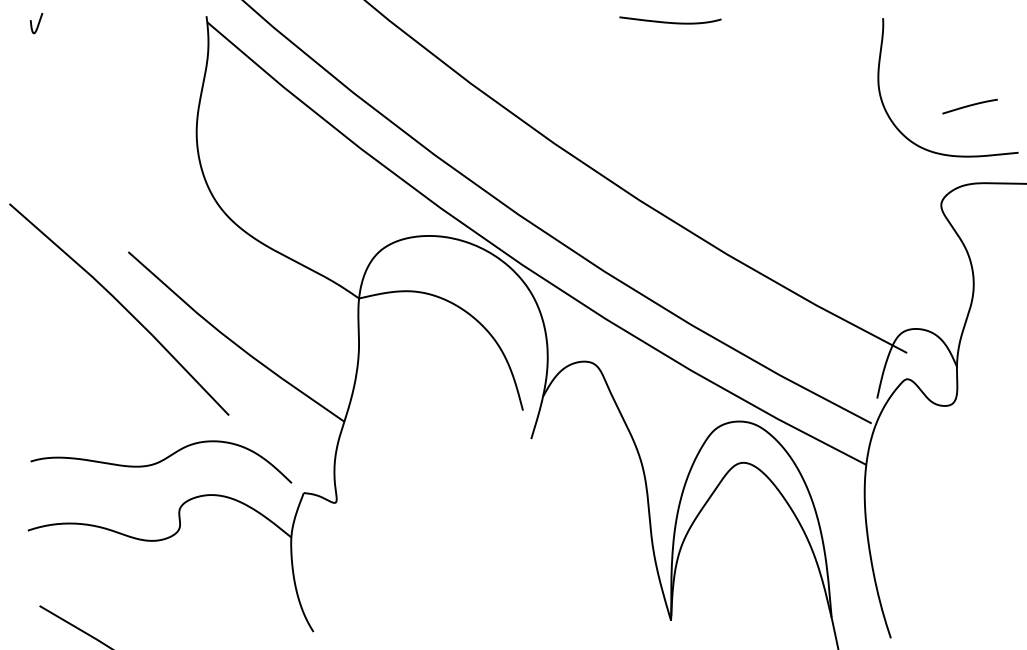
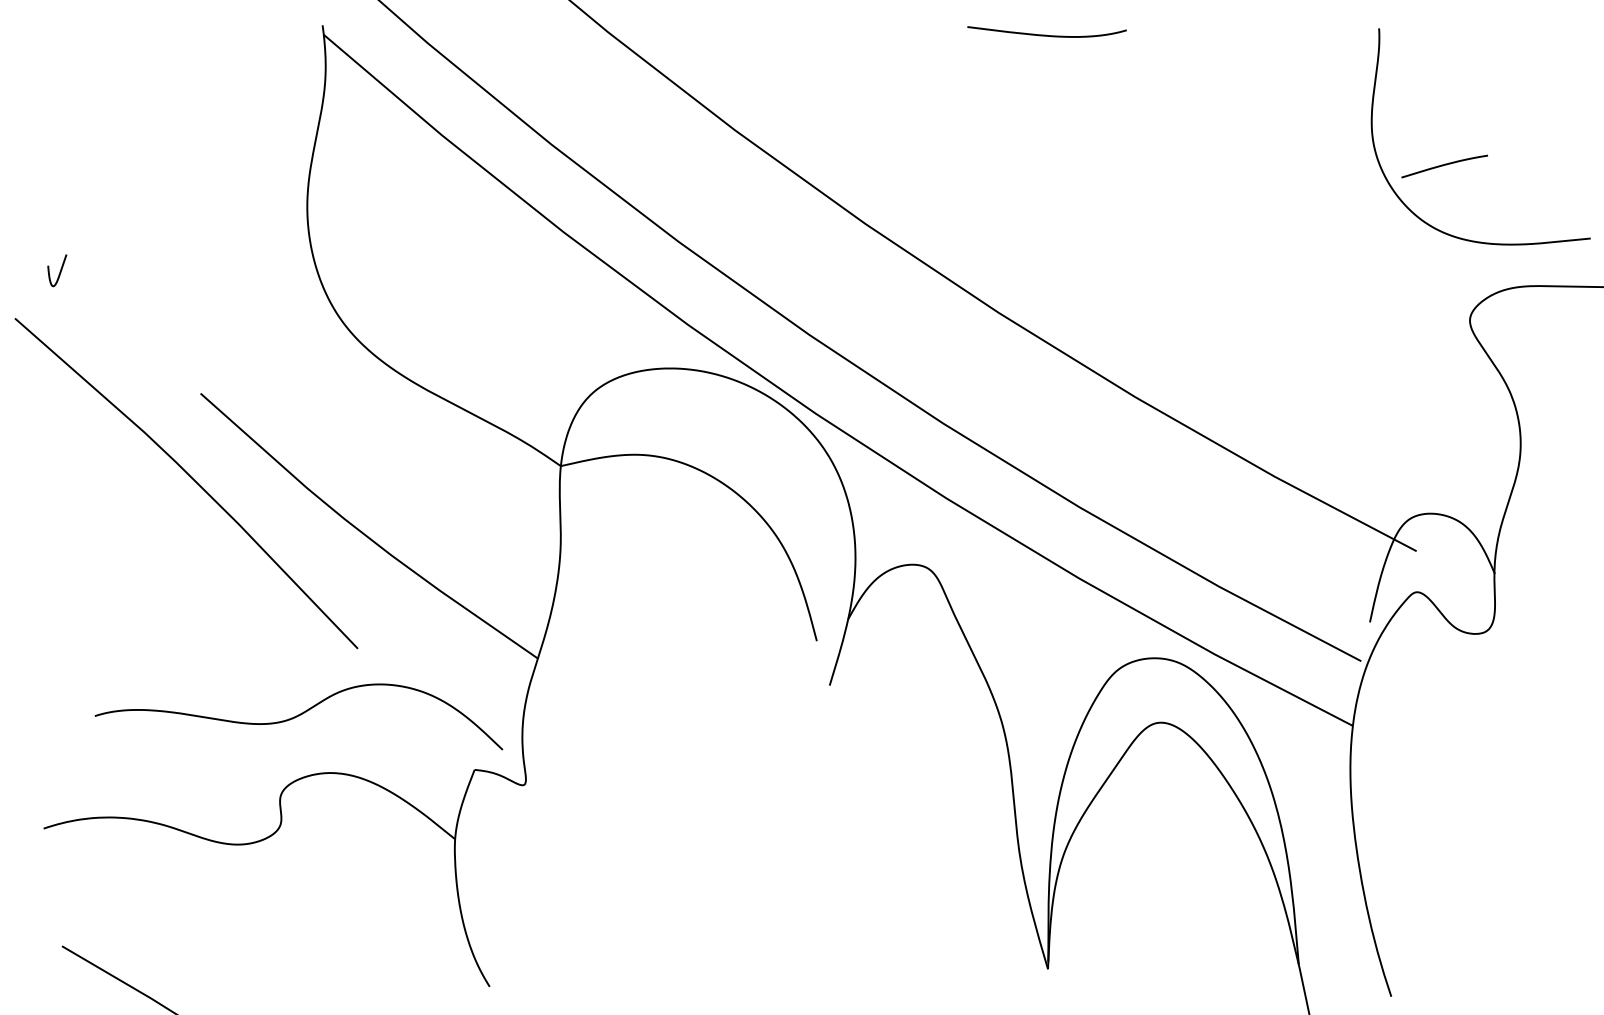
curve: (37, 24) -> (58, 272), moved
curve: (969, 106) -> (1443, 166), moved
curve: (161, 461) -> (299, 715), moved

